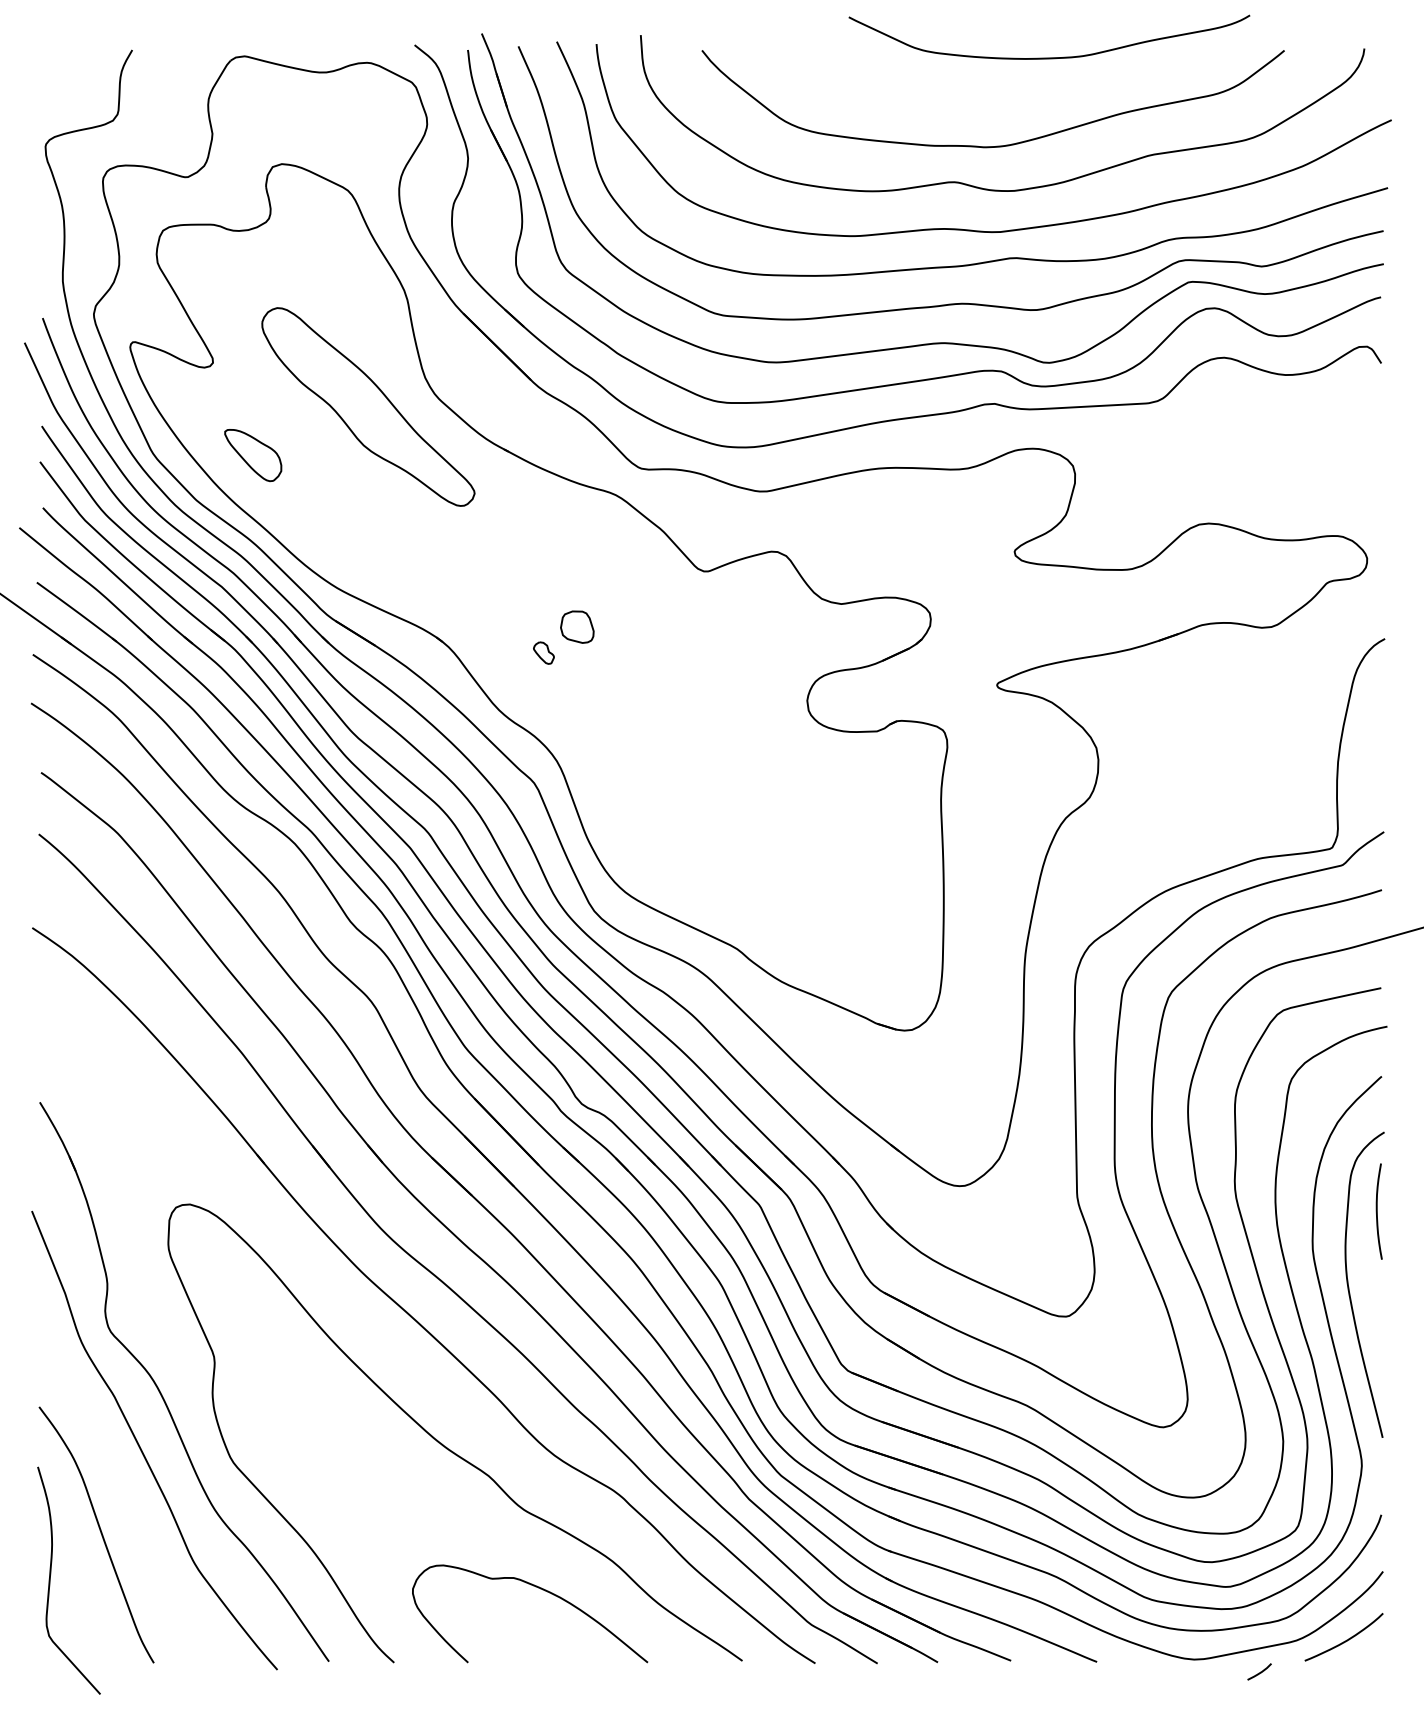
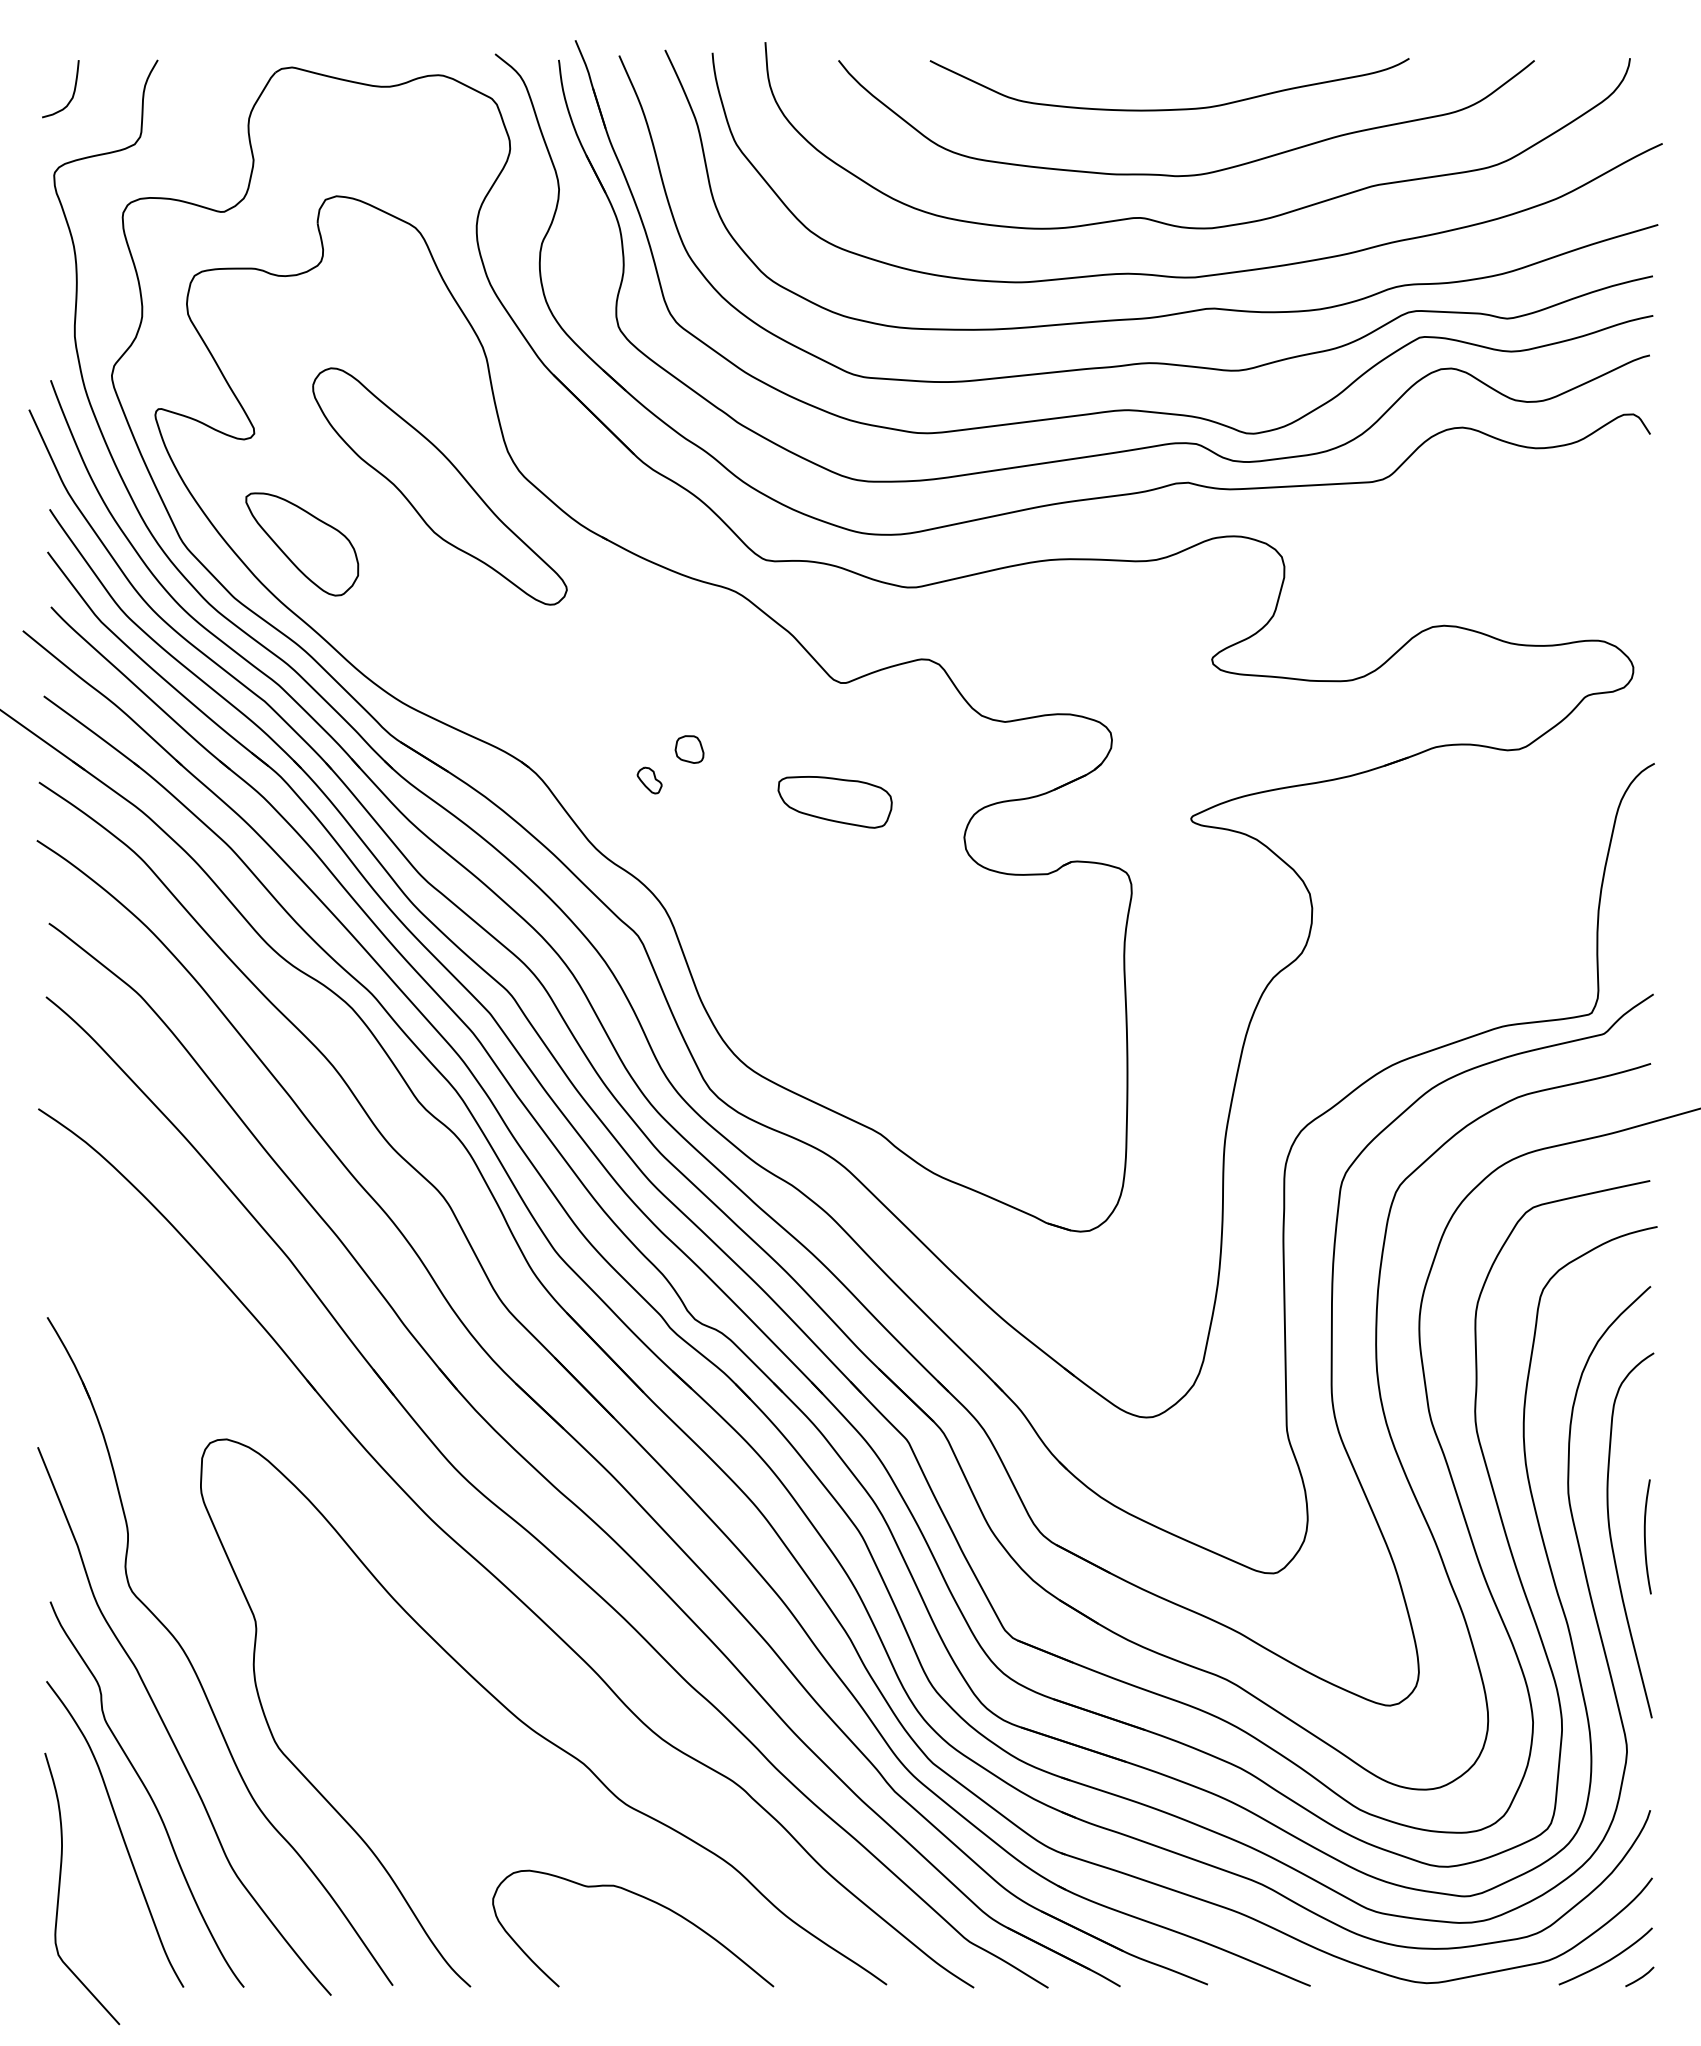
curve: (1053, 57) -> (1174, 108), moved
curve: (60, 78) -> (72, 94), added
part: (253, 455) -> (302, 544), size x1.67
part: (577, 627) -> (689, 749), size x0.71
part: (698, 671) -> (834, 802), added
curve: (1377, 1211) -> (1645, 1536), moved
curve: (123, 1500) -> (147, 1793), added
curve: (1259, 1672) -> (1639, 1977), moved

